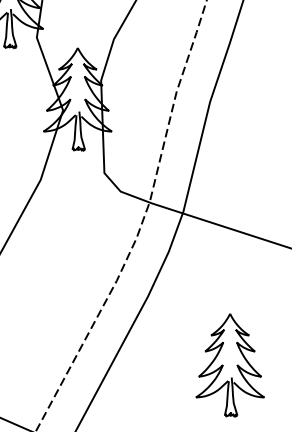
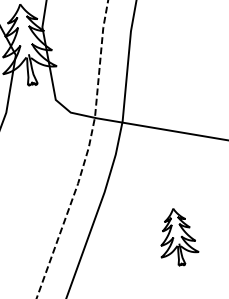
part: (229, 365) -> (176, 237), size x0.7

